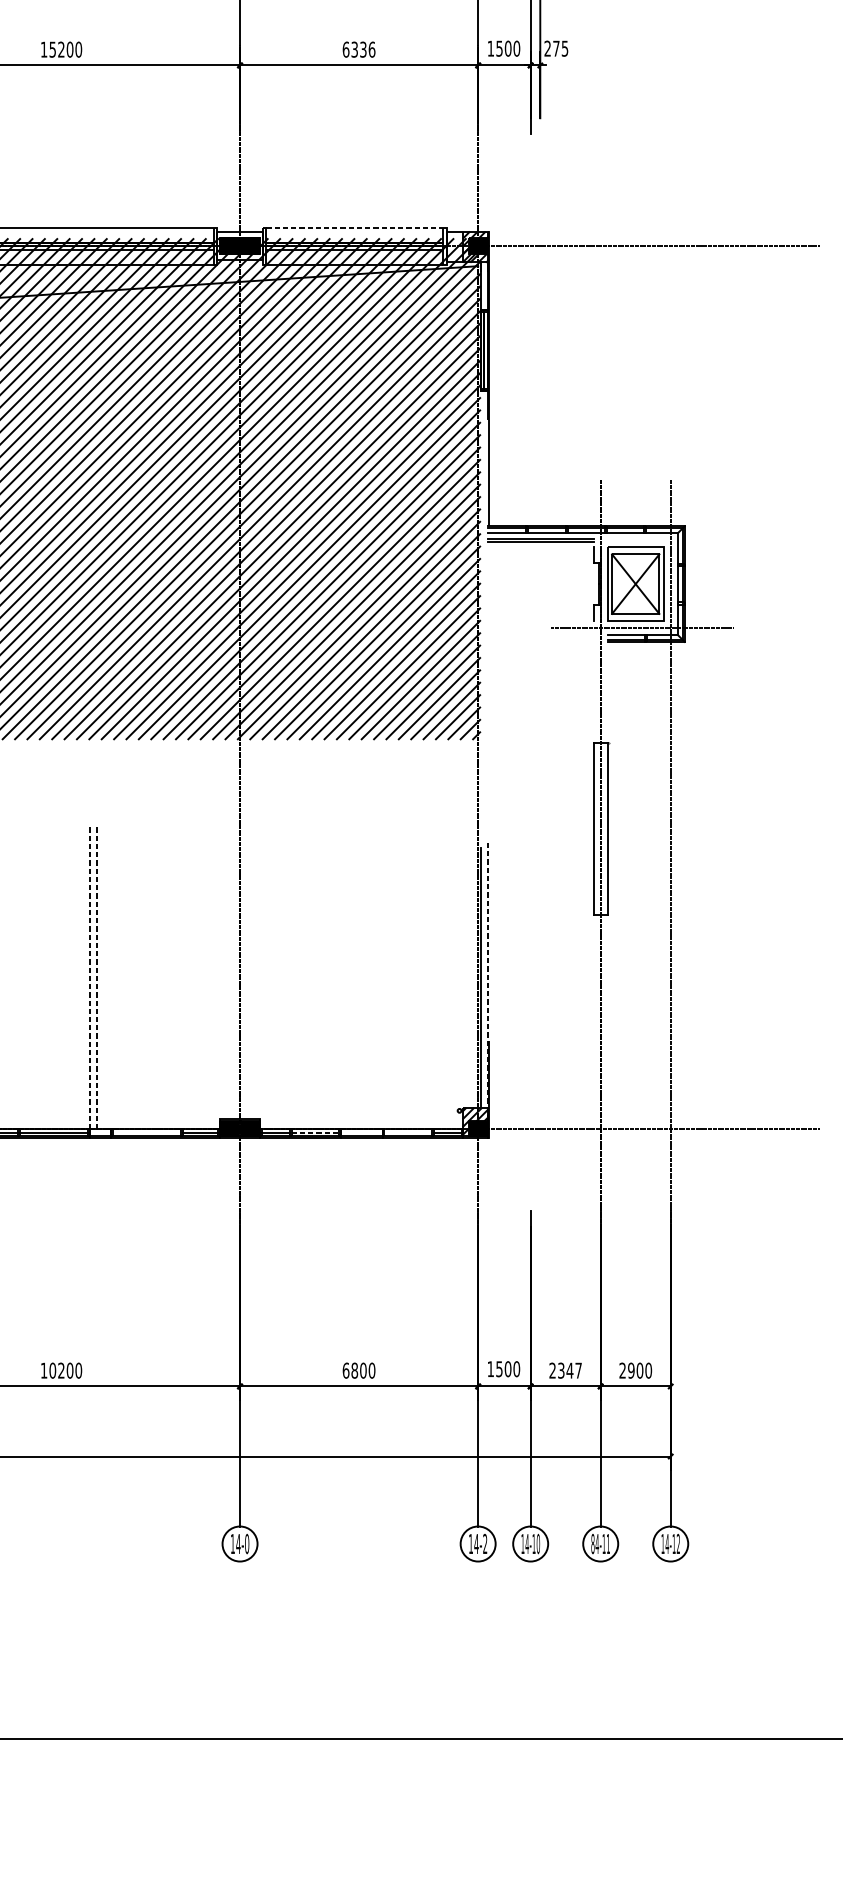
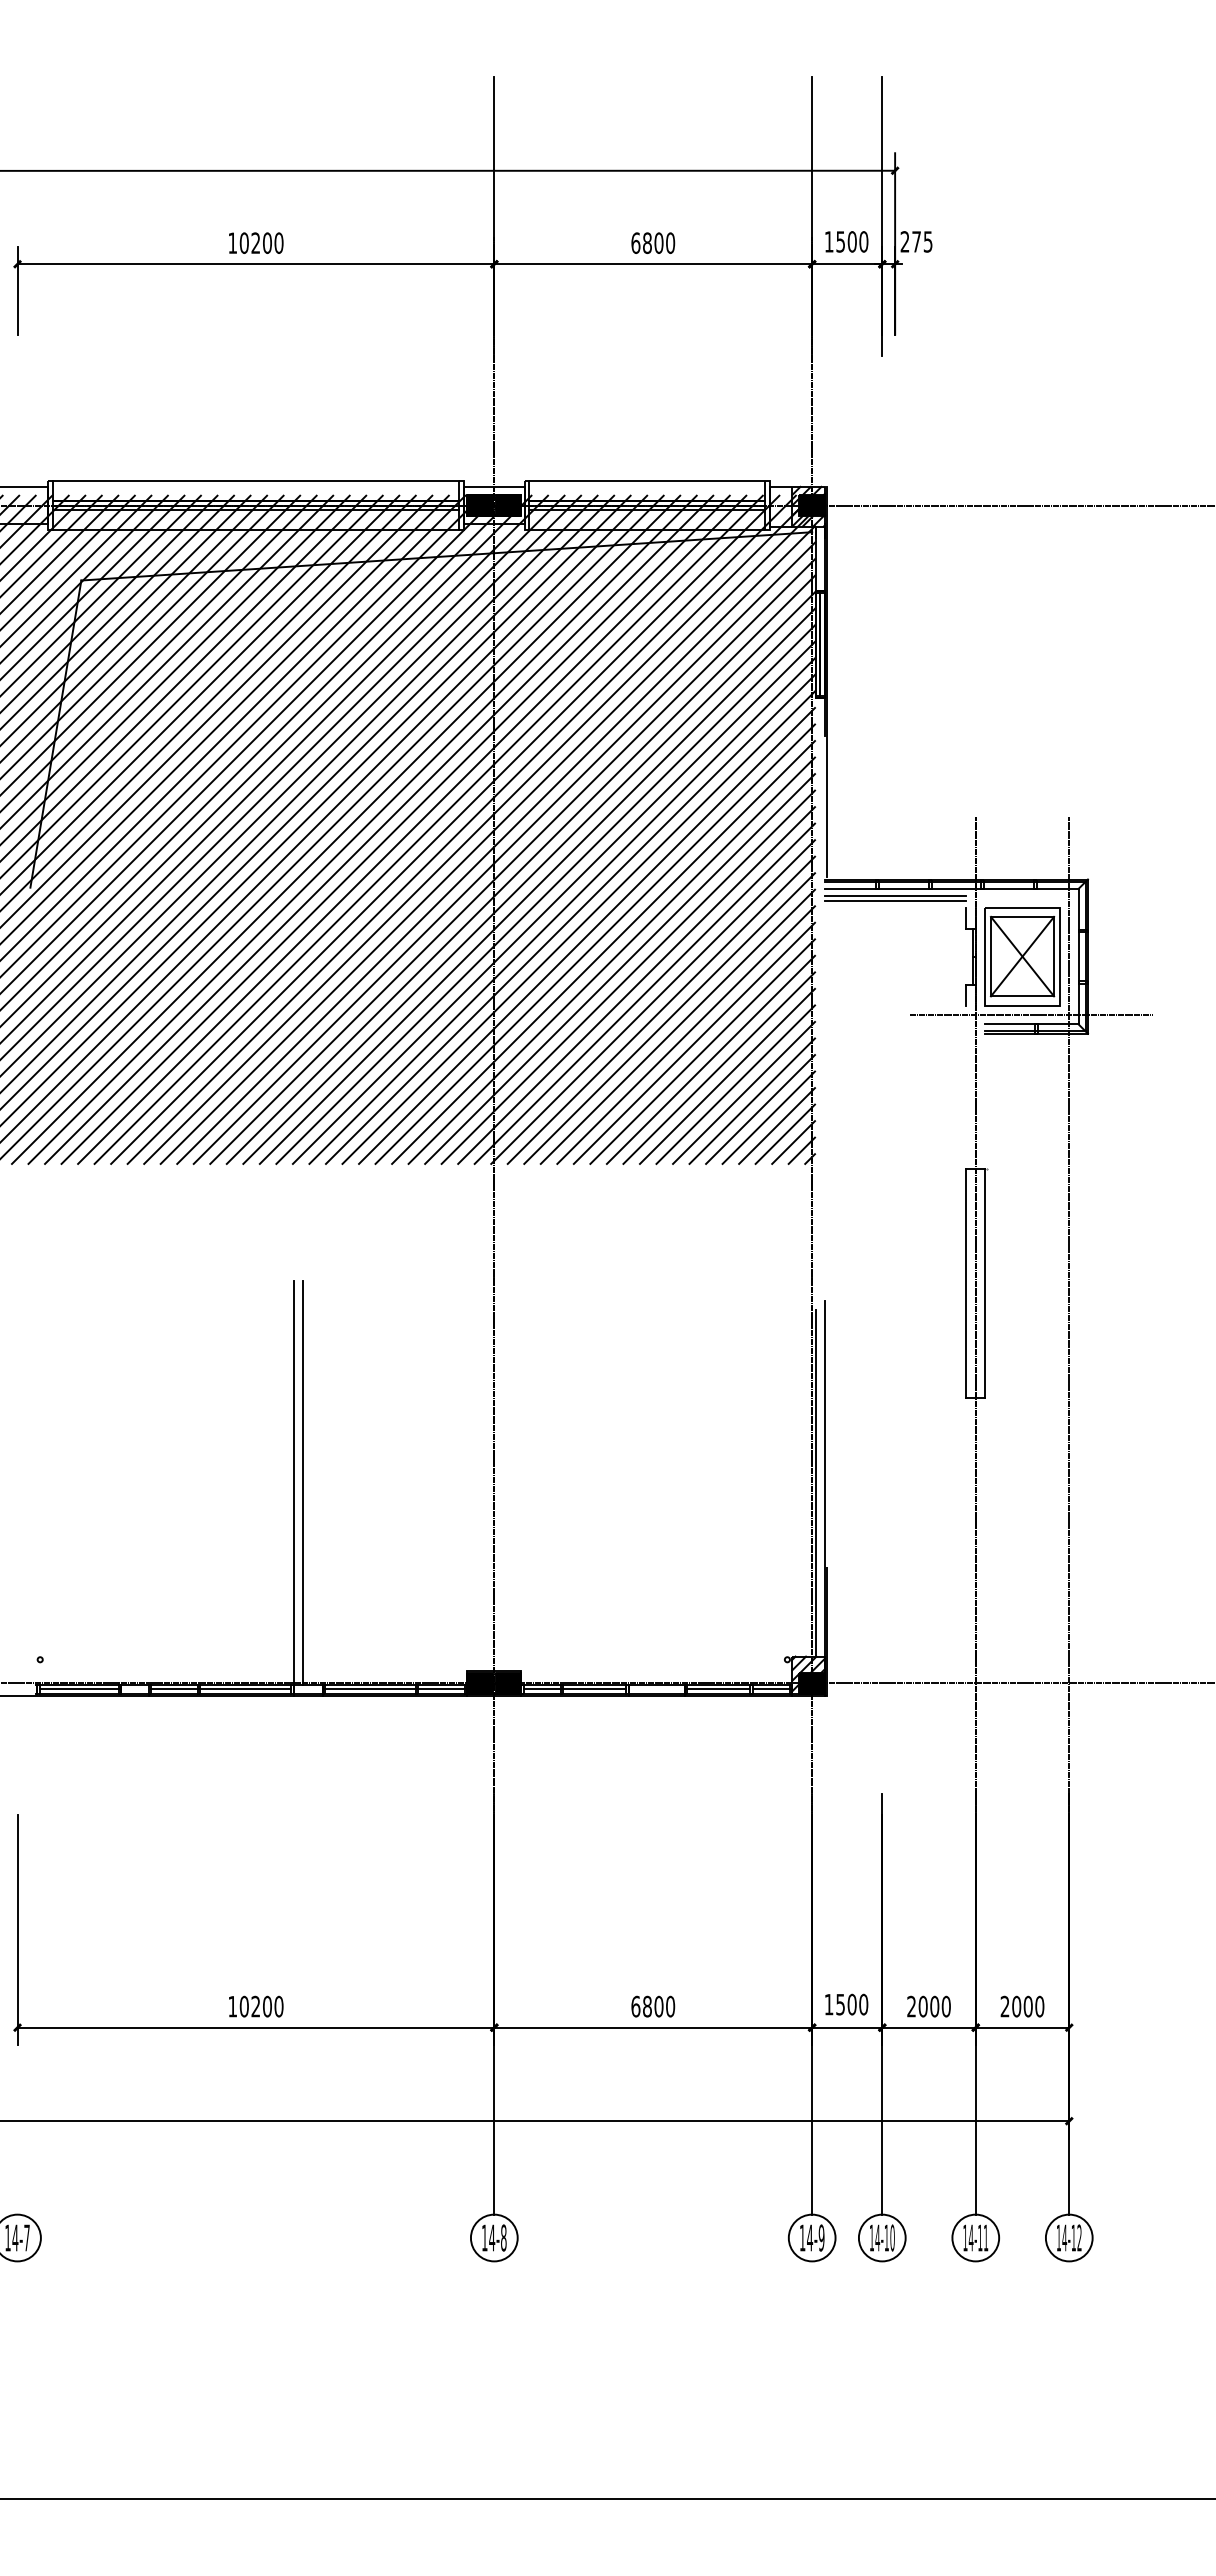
text: (52, 49) -> (243, 243), 15200 -> 10200
text: (363, 49) -> (659, 242), 6336 -> 6800
line: (354, 228) -> (647, 481), dashed -> solid
line: (89, 978) -> (293, 1483), dashed -> solid
line: (96, 978) -> (302, 1483), dashed -> solid
line: (488, 989) -> (825, 1497), dashed -> solid
line: (147, 1133) -> (370, 1689), added
line: (315, 1133) -> (594, 1689), dashed -> solid
line: (407, 1133) -> (718, 1689), added
text: (569, 1370) -> (934, 2006), 2347 -> 2000
text: (631, 1370) -> (1016, 2006), 2900 -> 2000
text: (485, 1543) -> (821, 2237), 14-2 -> 14-9
text: (593, 1543) -> (965, 2237), 84-11 -> 14-11
text: (246, 1544) -> (503, 2238), 14-0 -> 14-8

